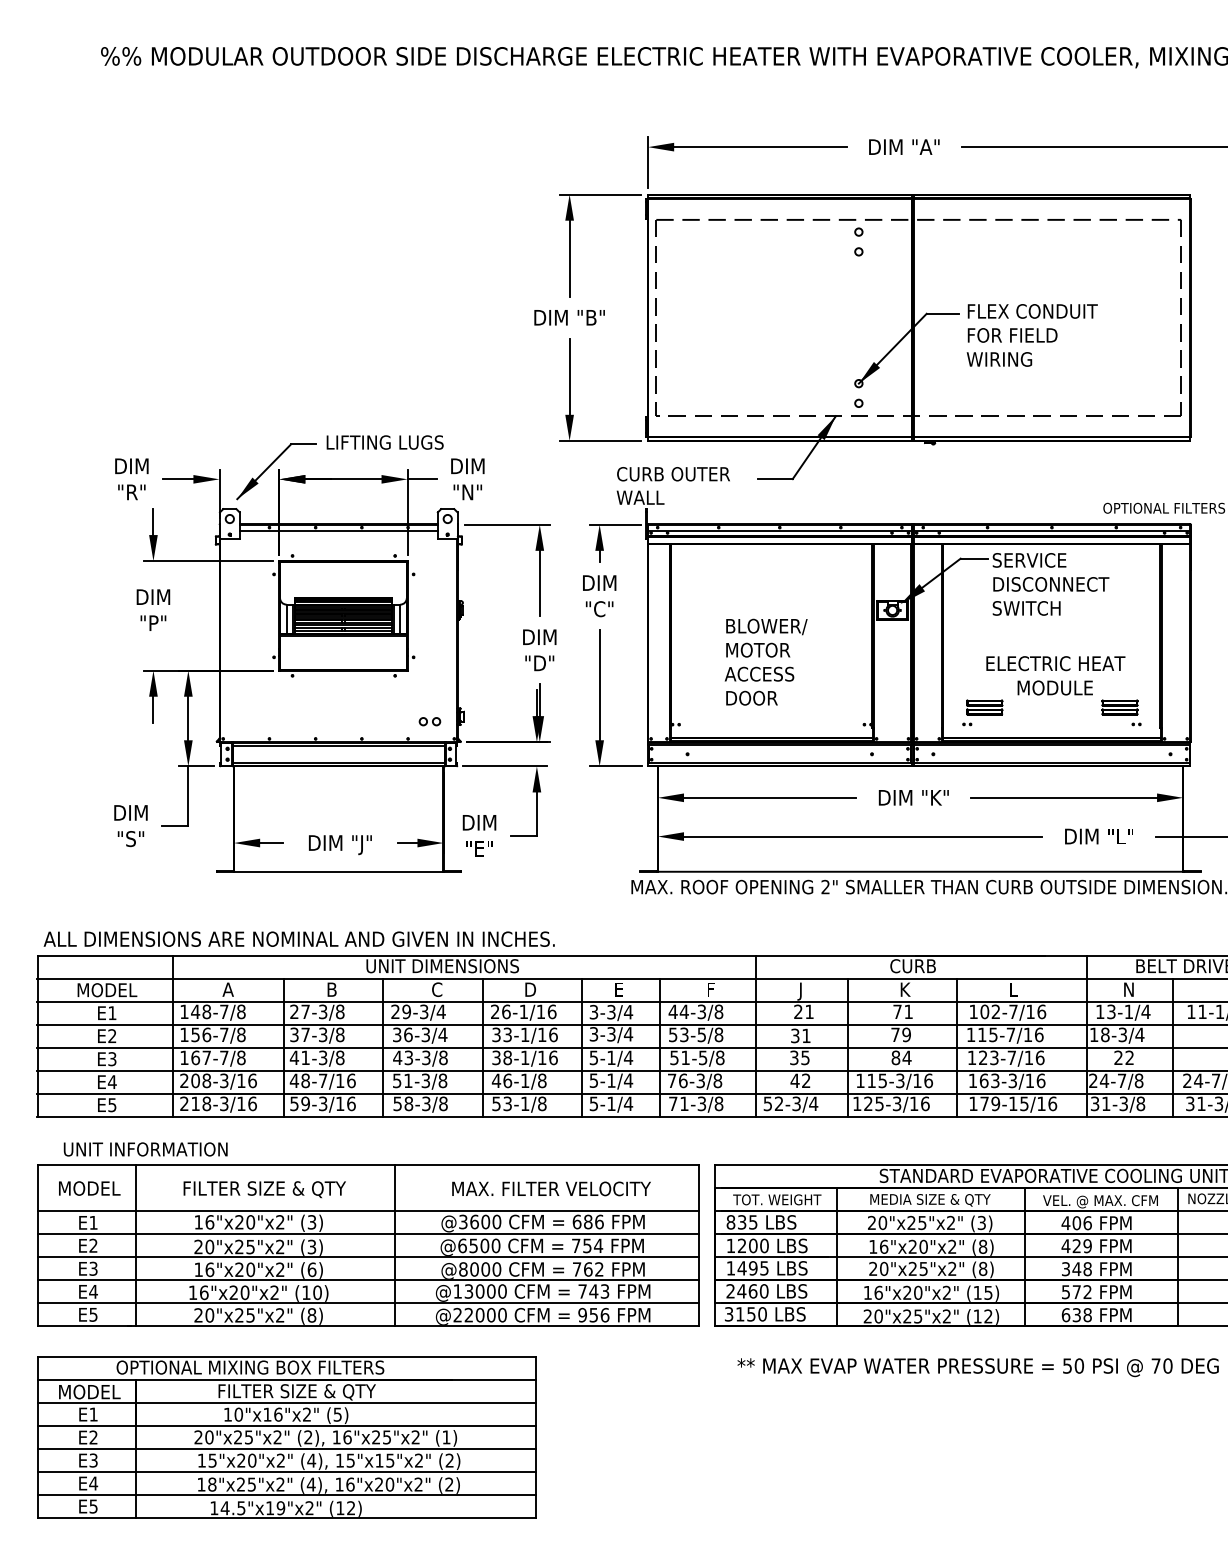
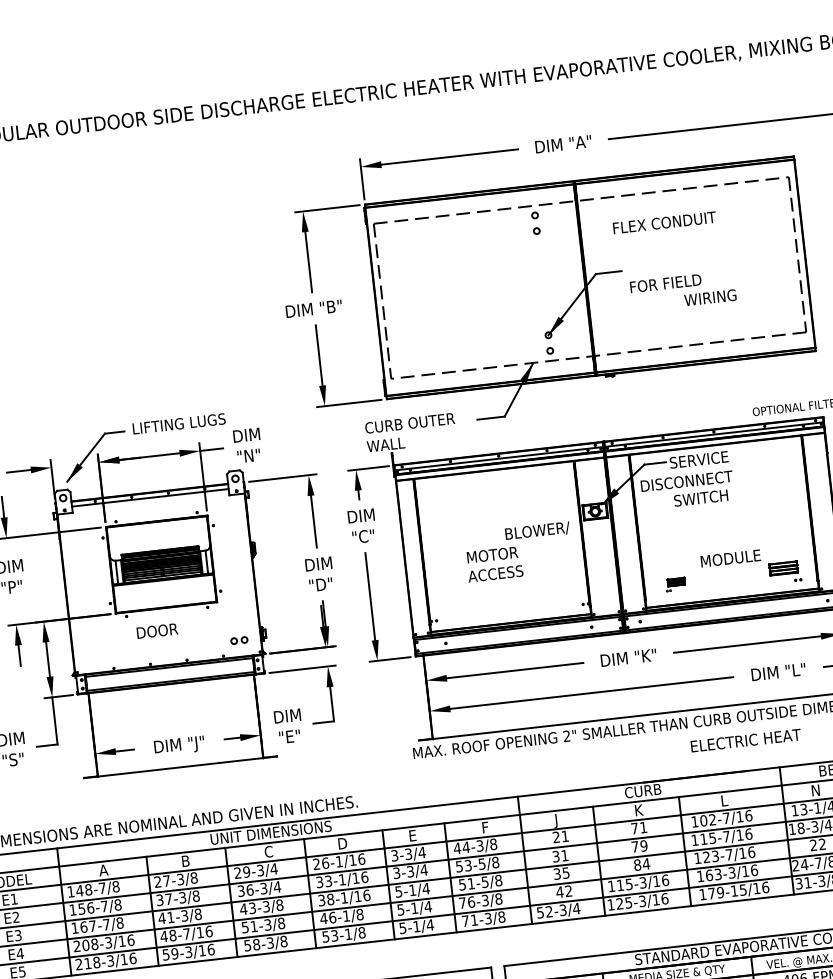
text: (1032, 311) -> (664, 222), moved
text: (999, 359) -> (710, 297), moved
text: (1051, 584) -> (687, 481), moved
text: (766, 626) -> (537, 530), moved
text: (1055, 663) -> (745, 740), moved
text: (751, 697) -> (156, 630), moved
part: (982, 712) -> (675, 584), size x0.6

